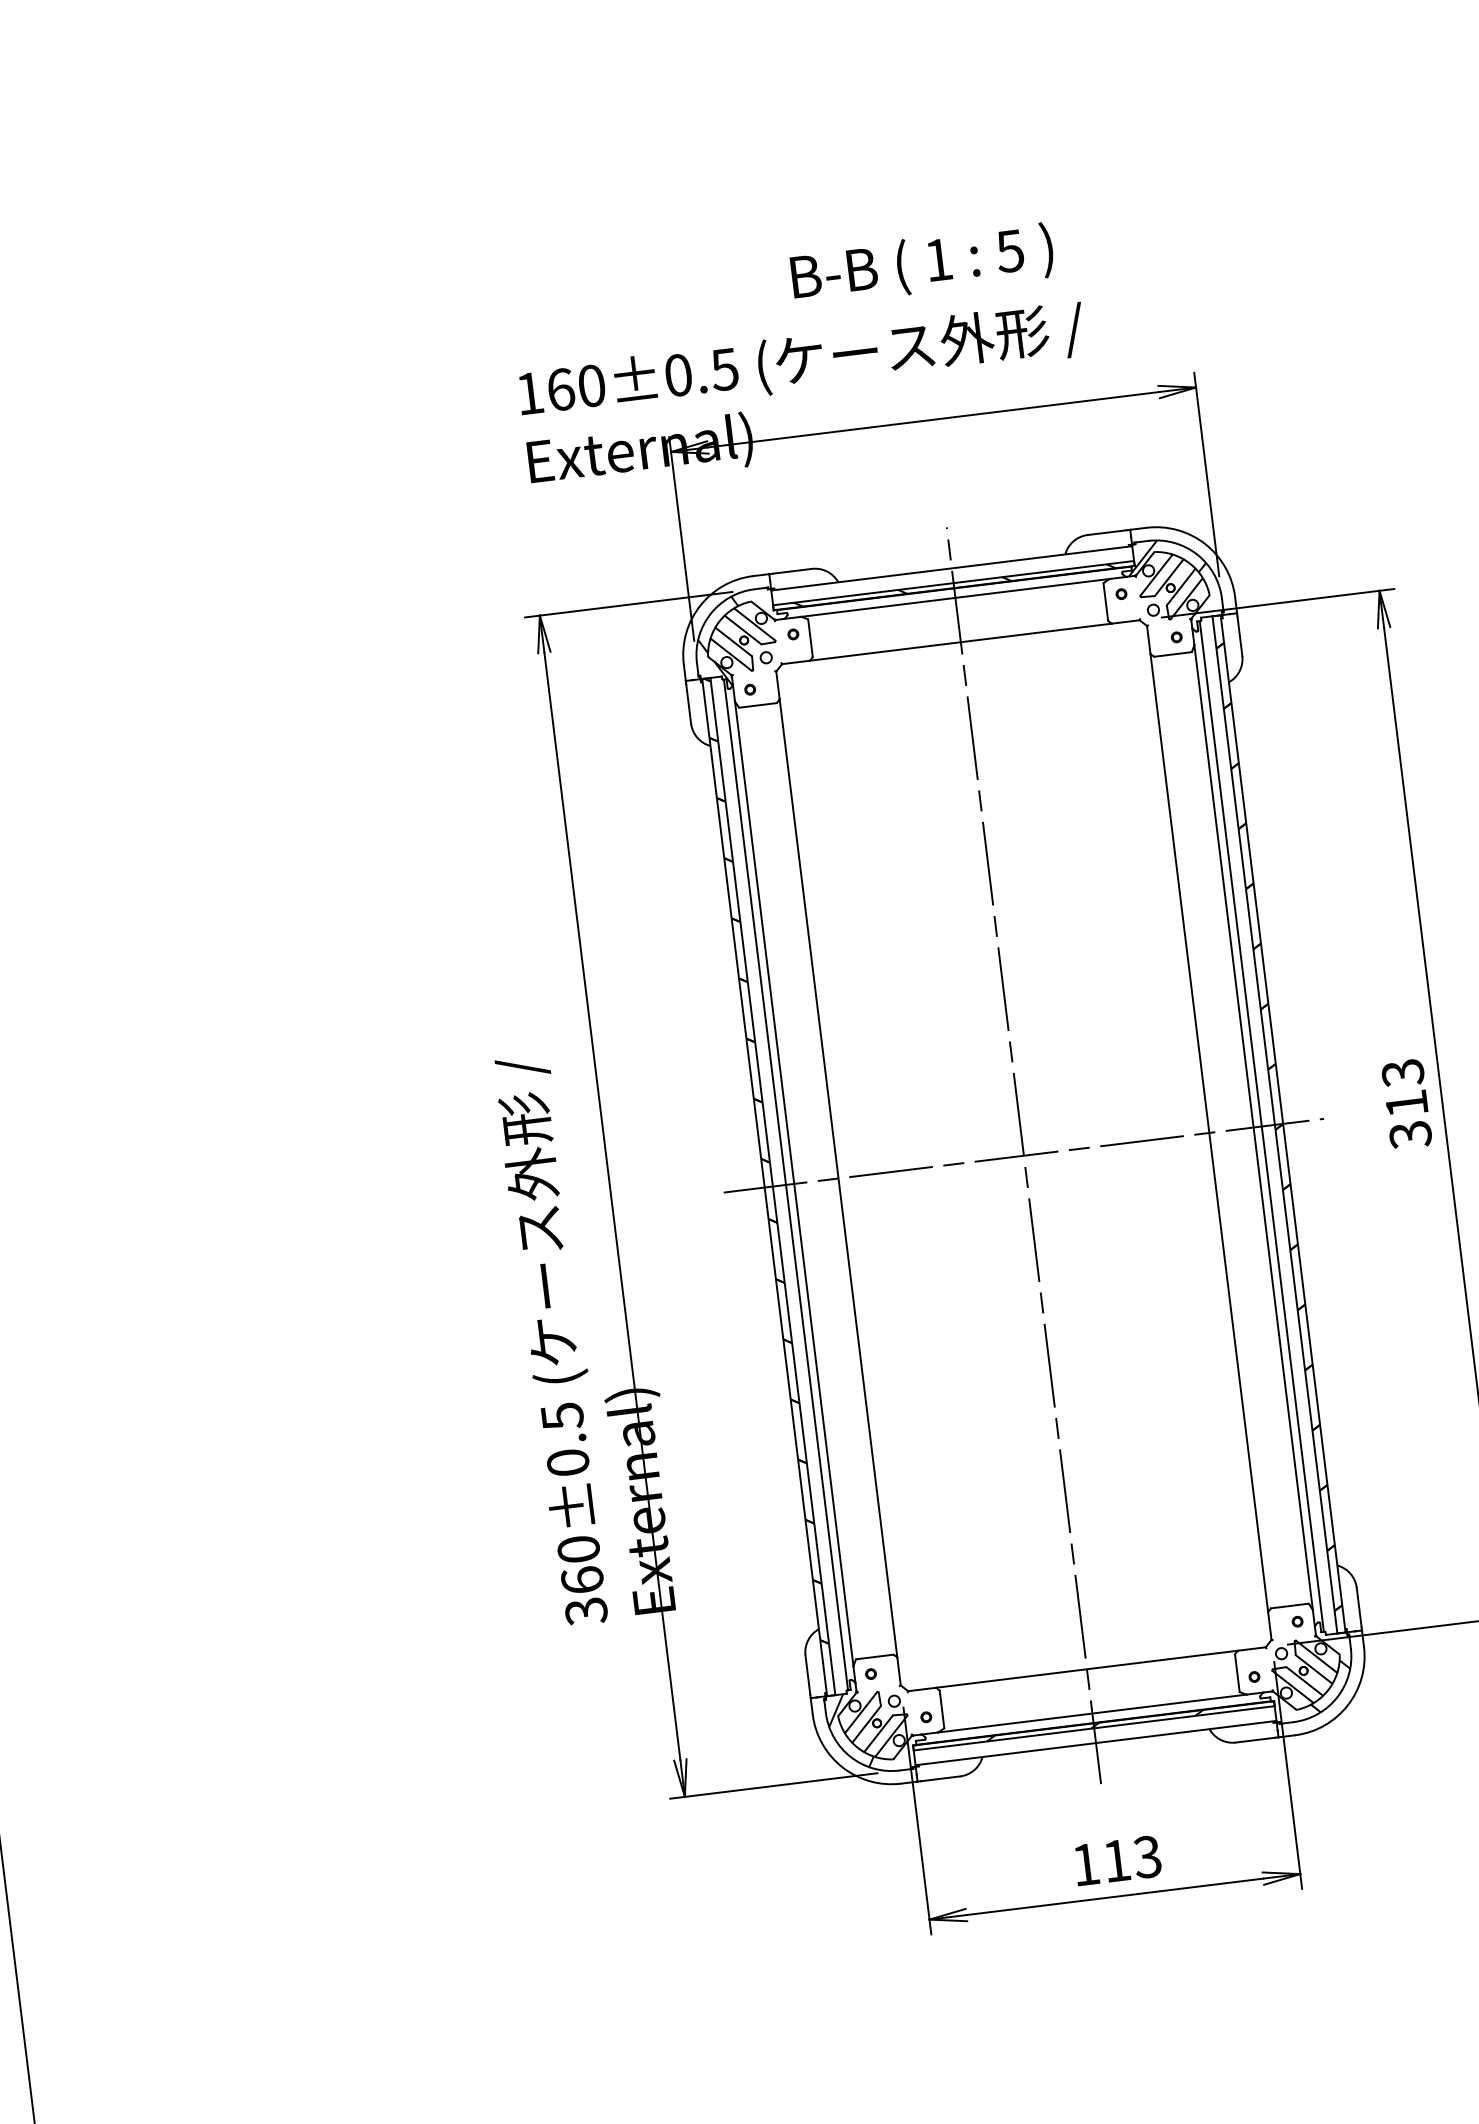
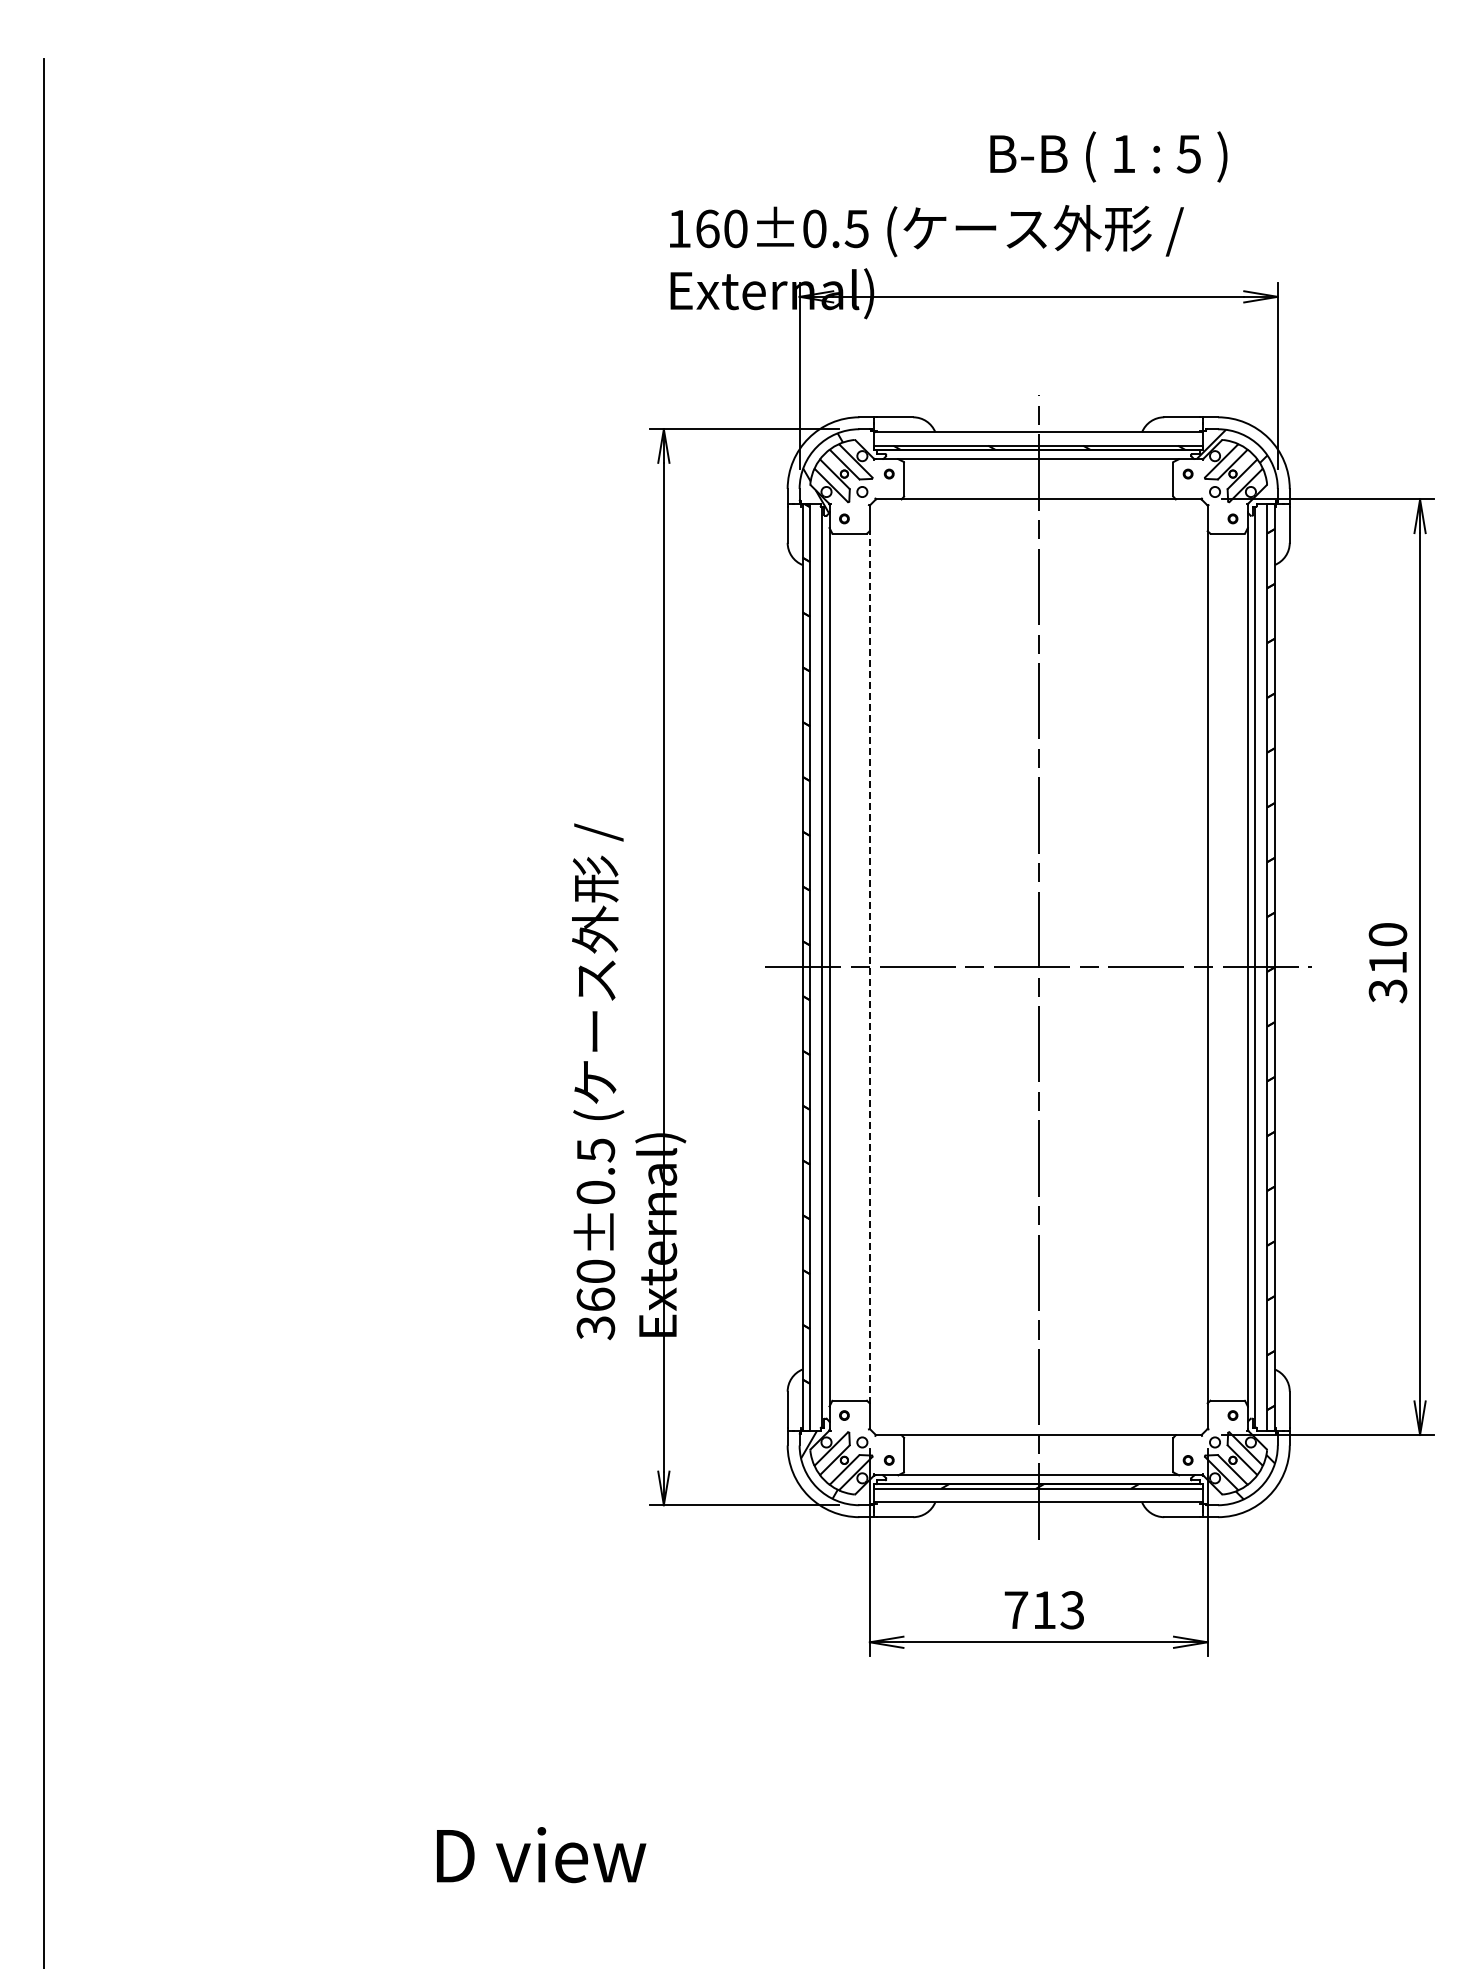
text: (922, 264) -> (1108, 156), moved
text: (1402, 1072) -> (1387, 934), 313 -> 310
line: (838, 1178) -> (869, 967), solid -> dashed
text: (1086, 1863) -> (1016, 1609), 113 -> 713

